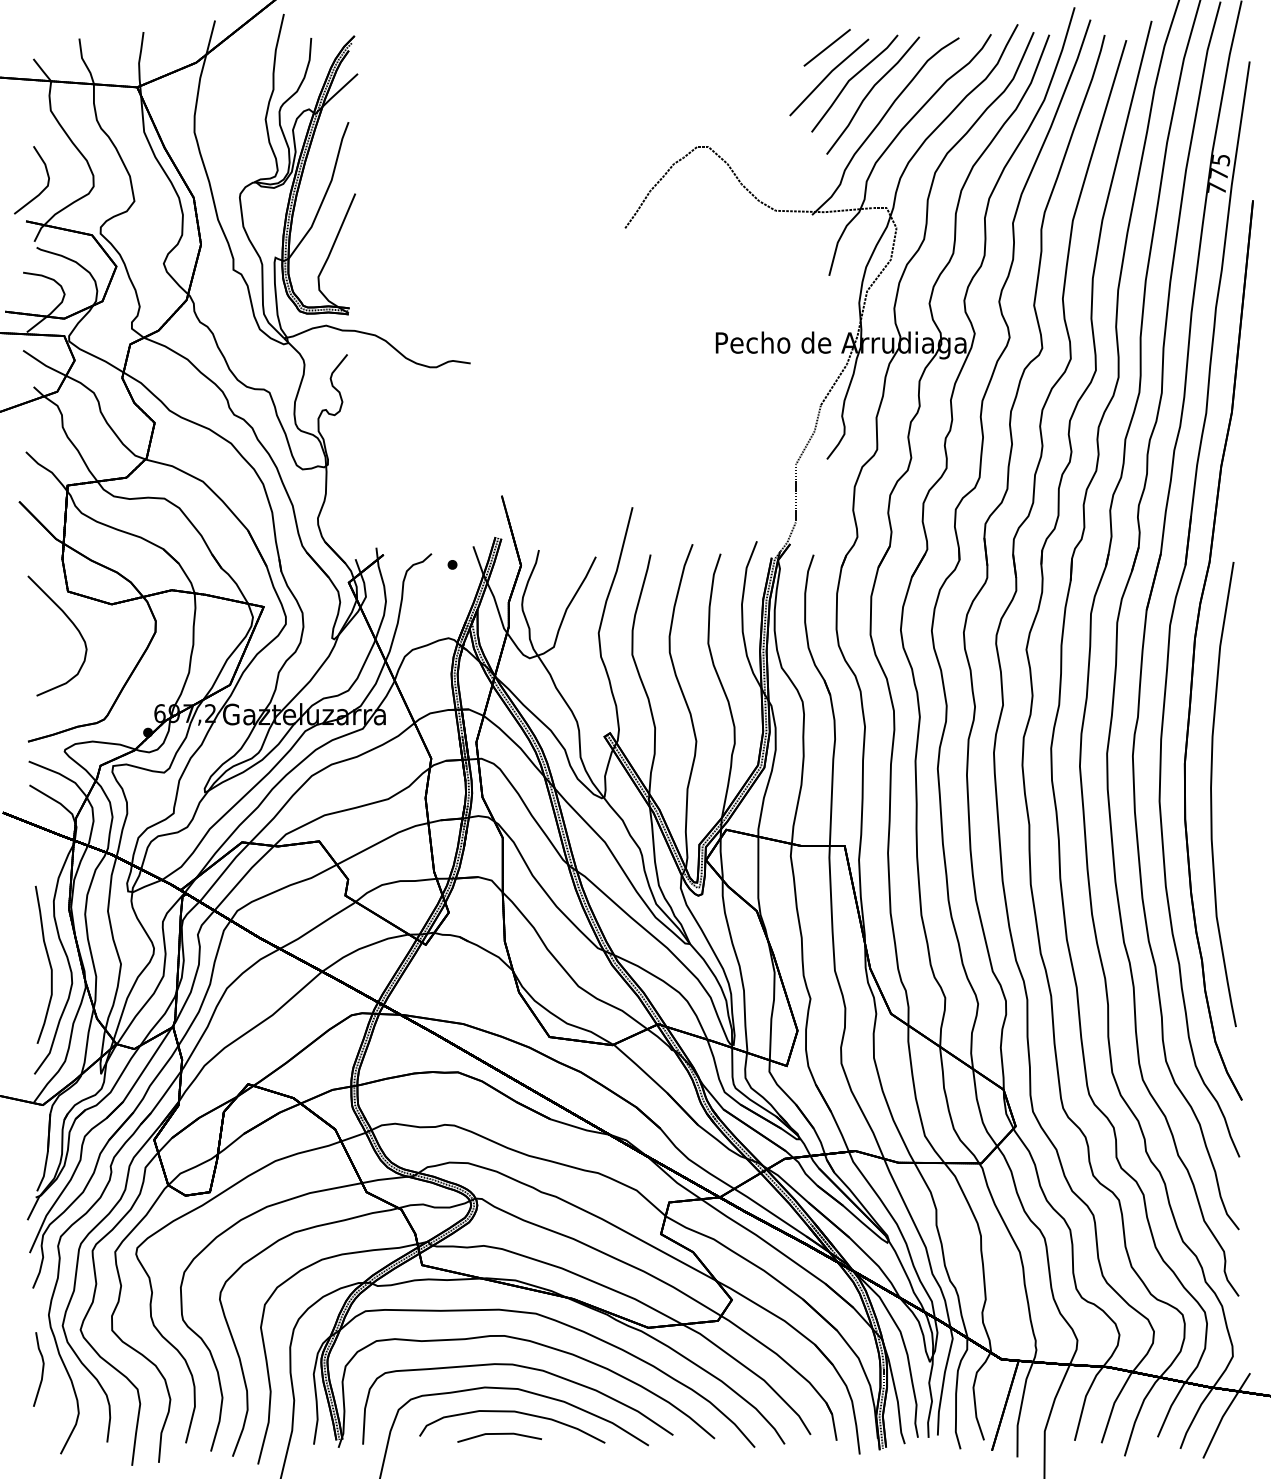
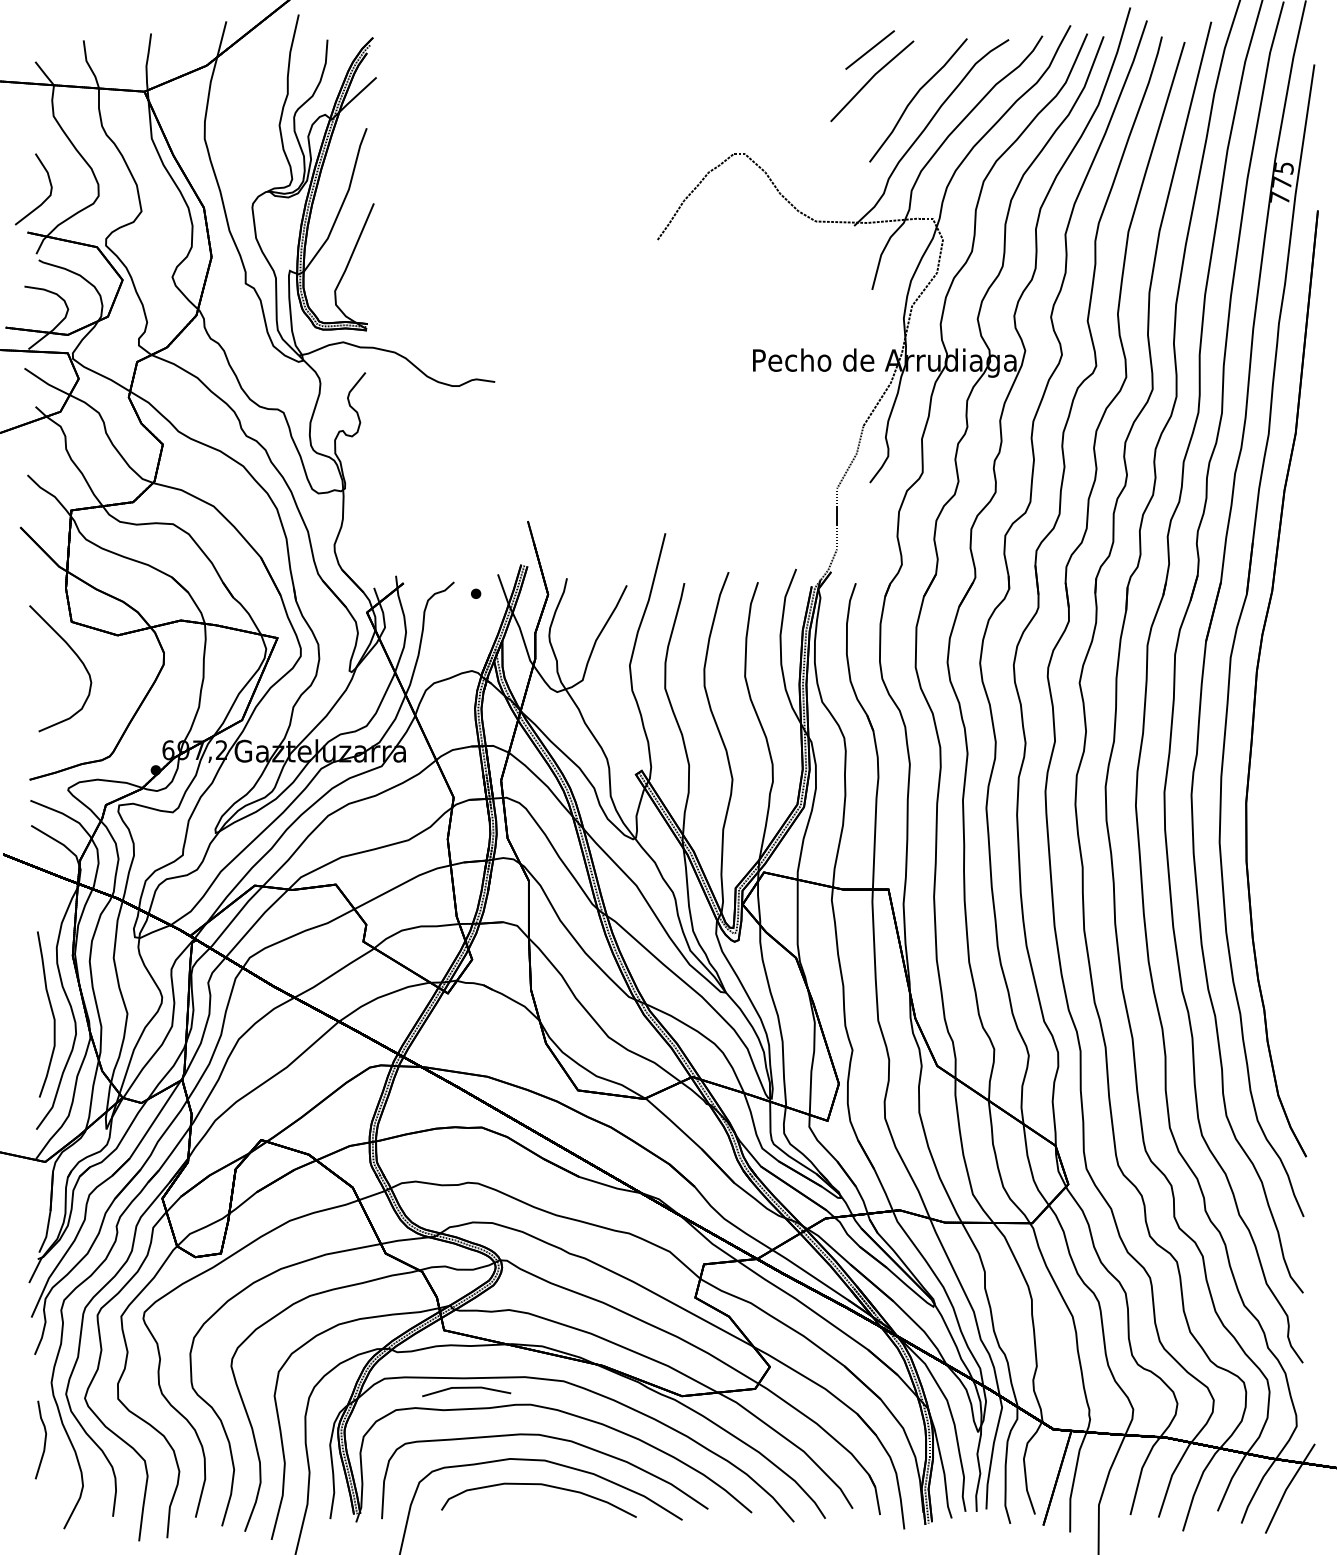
part: (854, 83) -> (898, 87), removed
part: (1211, 793) -> (1274, 834), removed
part: (499, 1437) -> (466, 1391), moved

